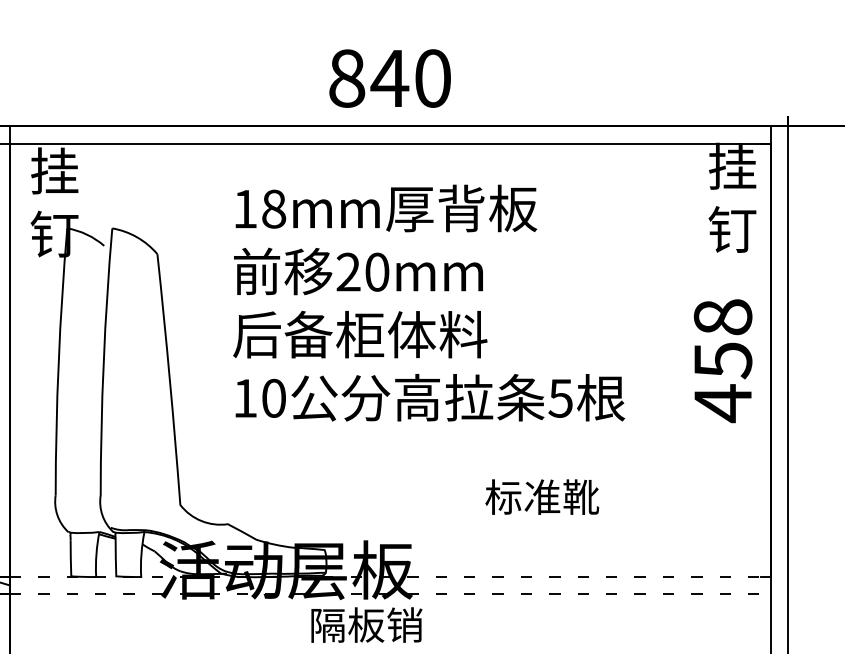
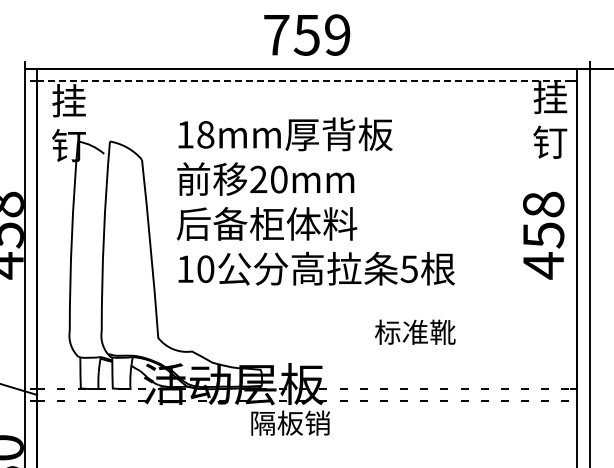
text: (390, 77) -> (307, 34), 840 -> 759
line: (390, 143) -> (307, 81), solid -> dashed
text: (428, 303) -> (315, 201), moved

